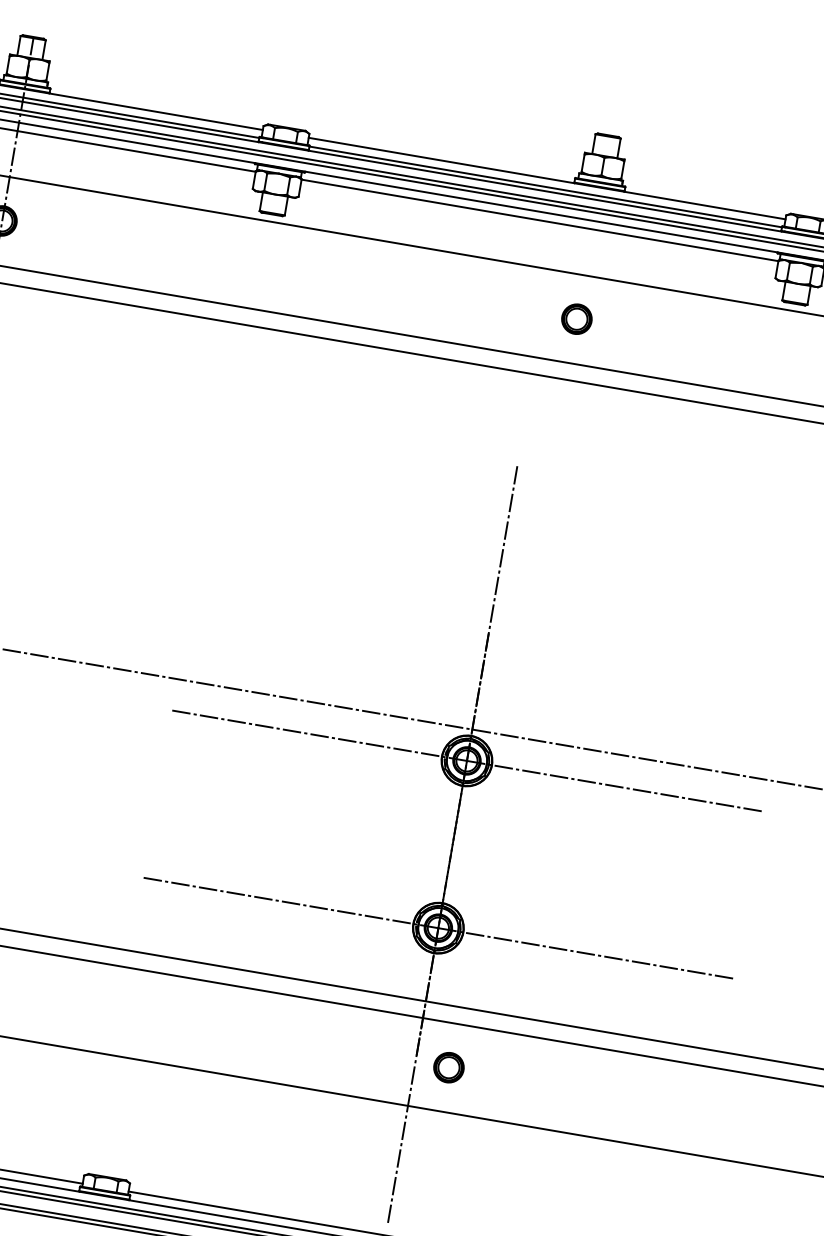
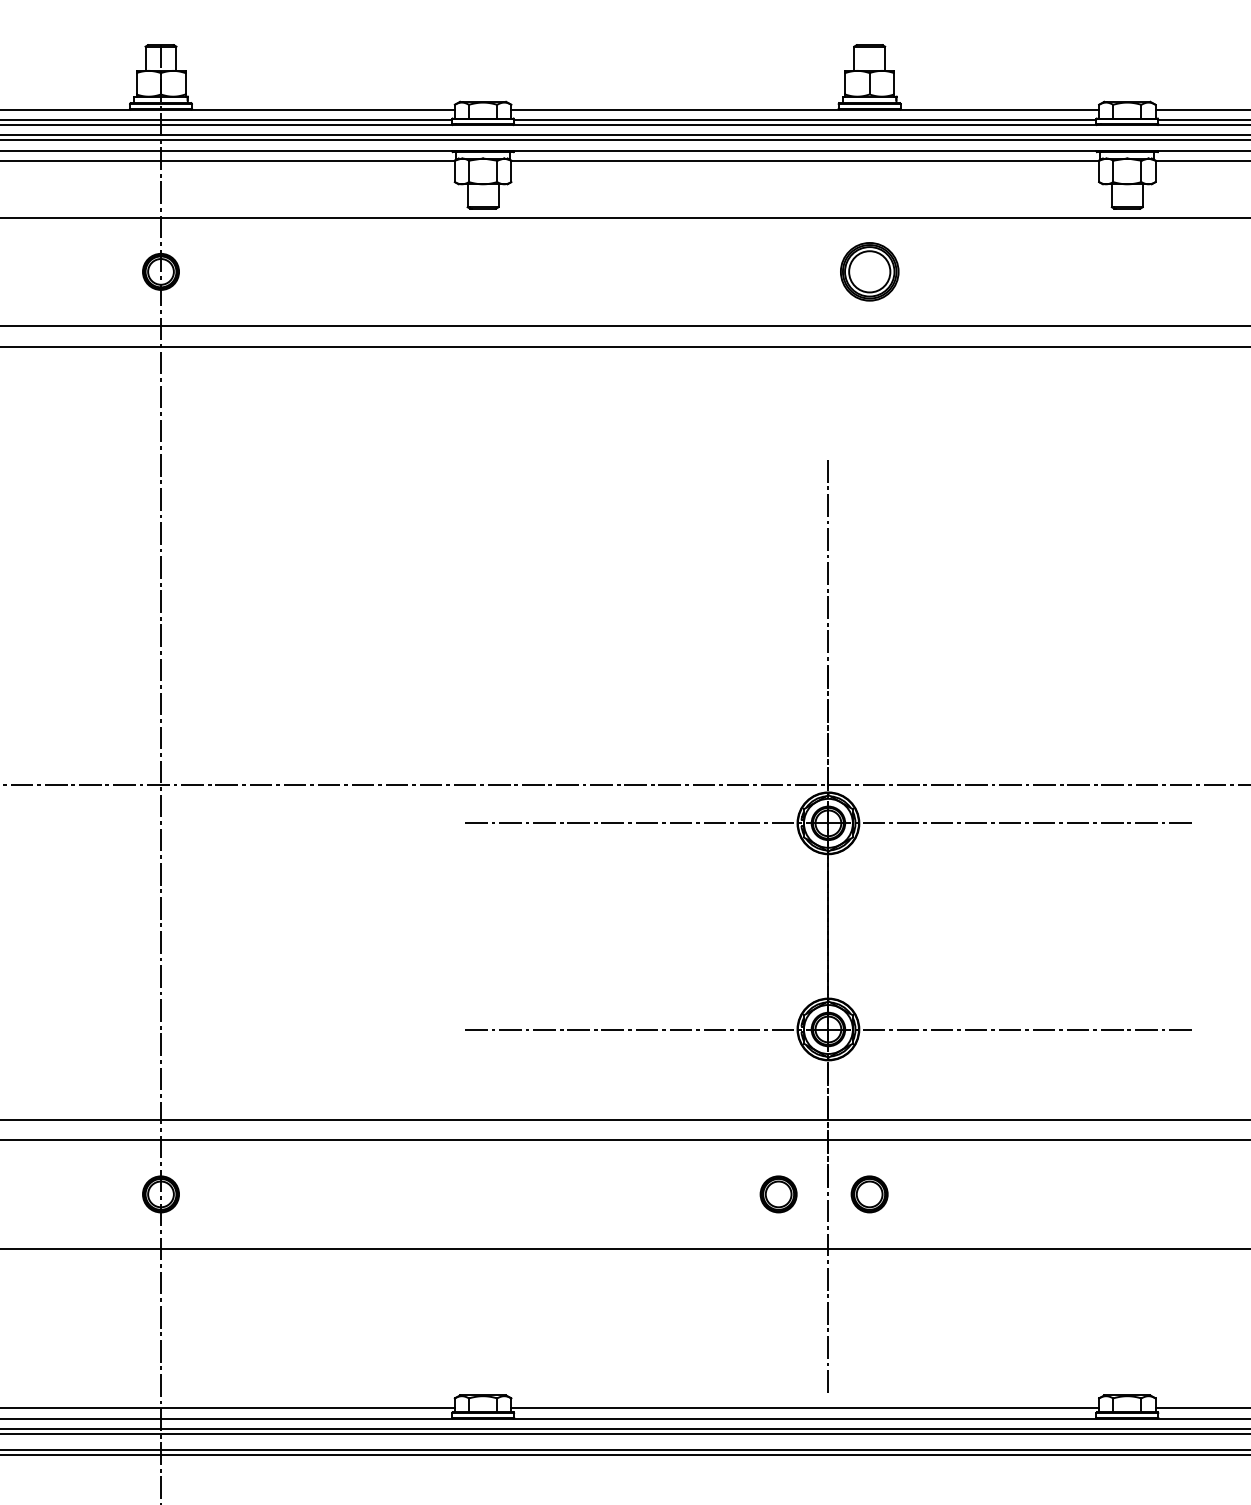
part: (576, 318) -> (869, 271), size x1.6
part: (374, 1055) -> (778, 1194), added

